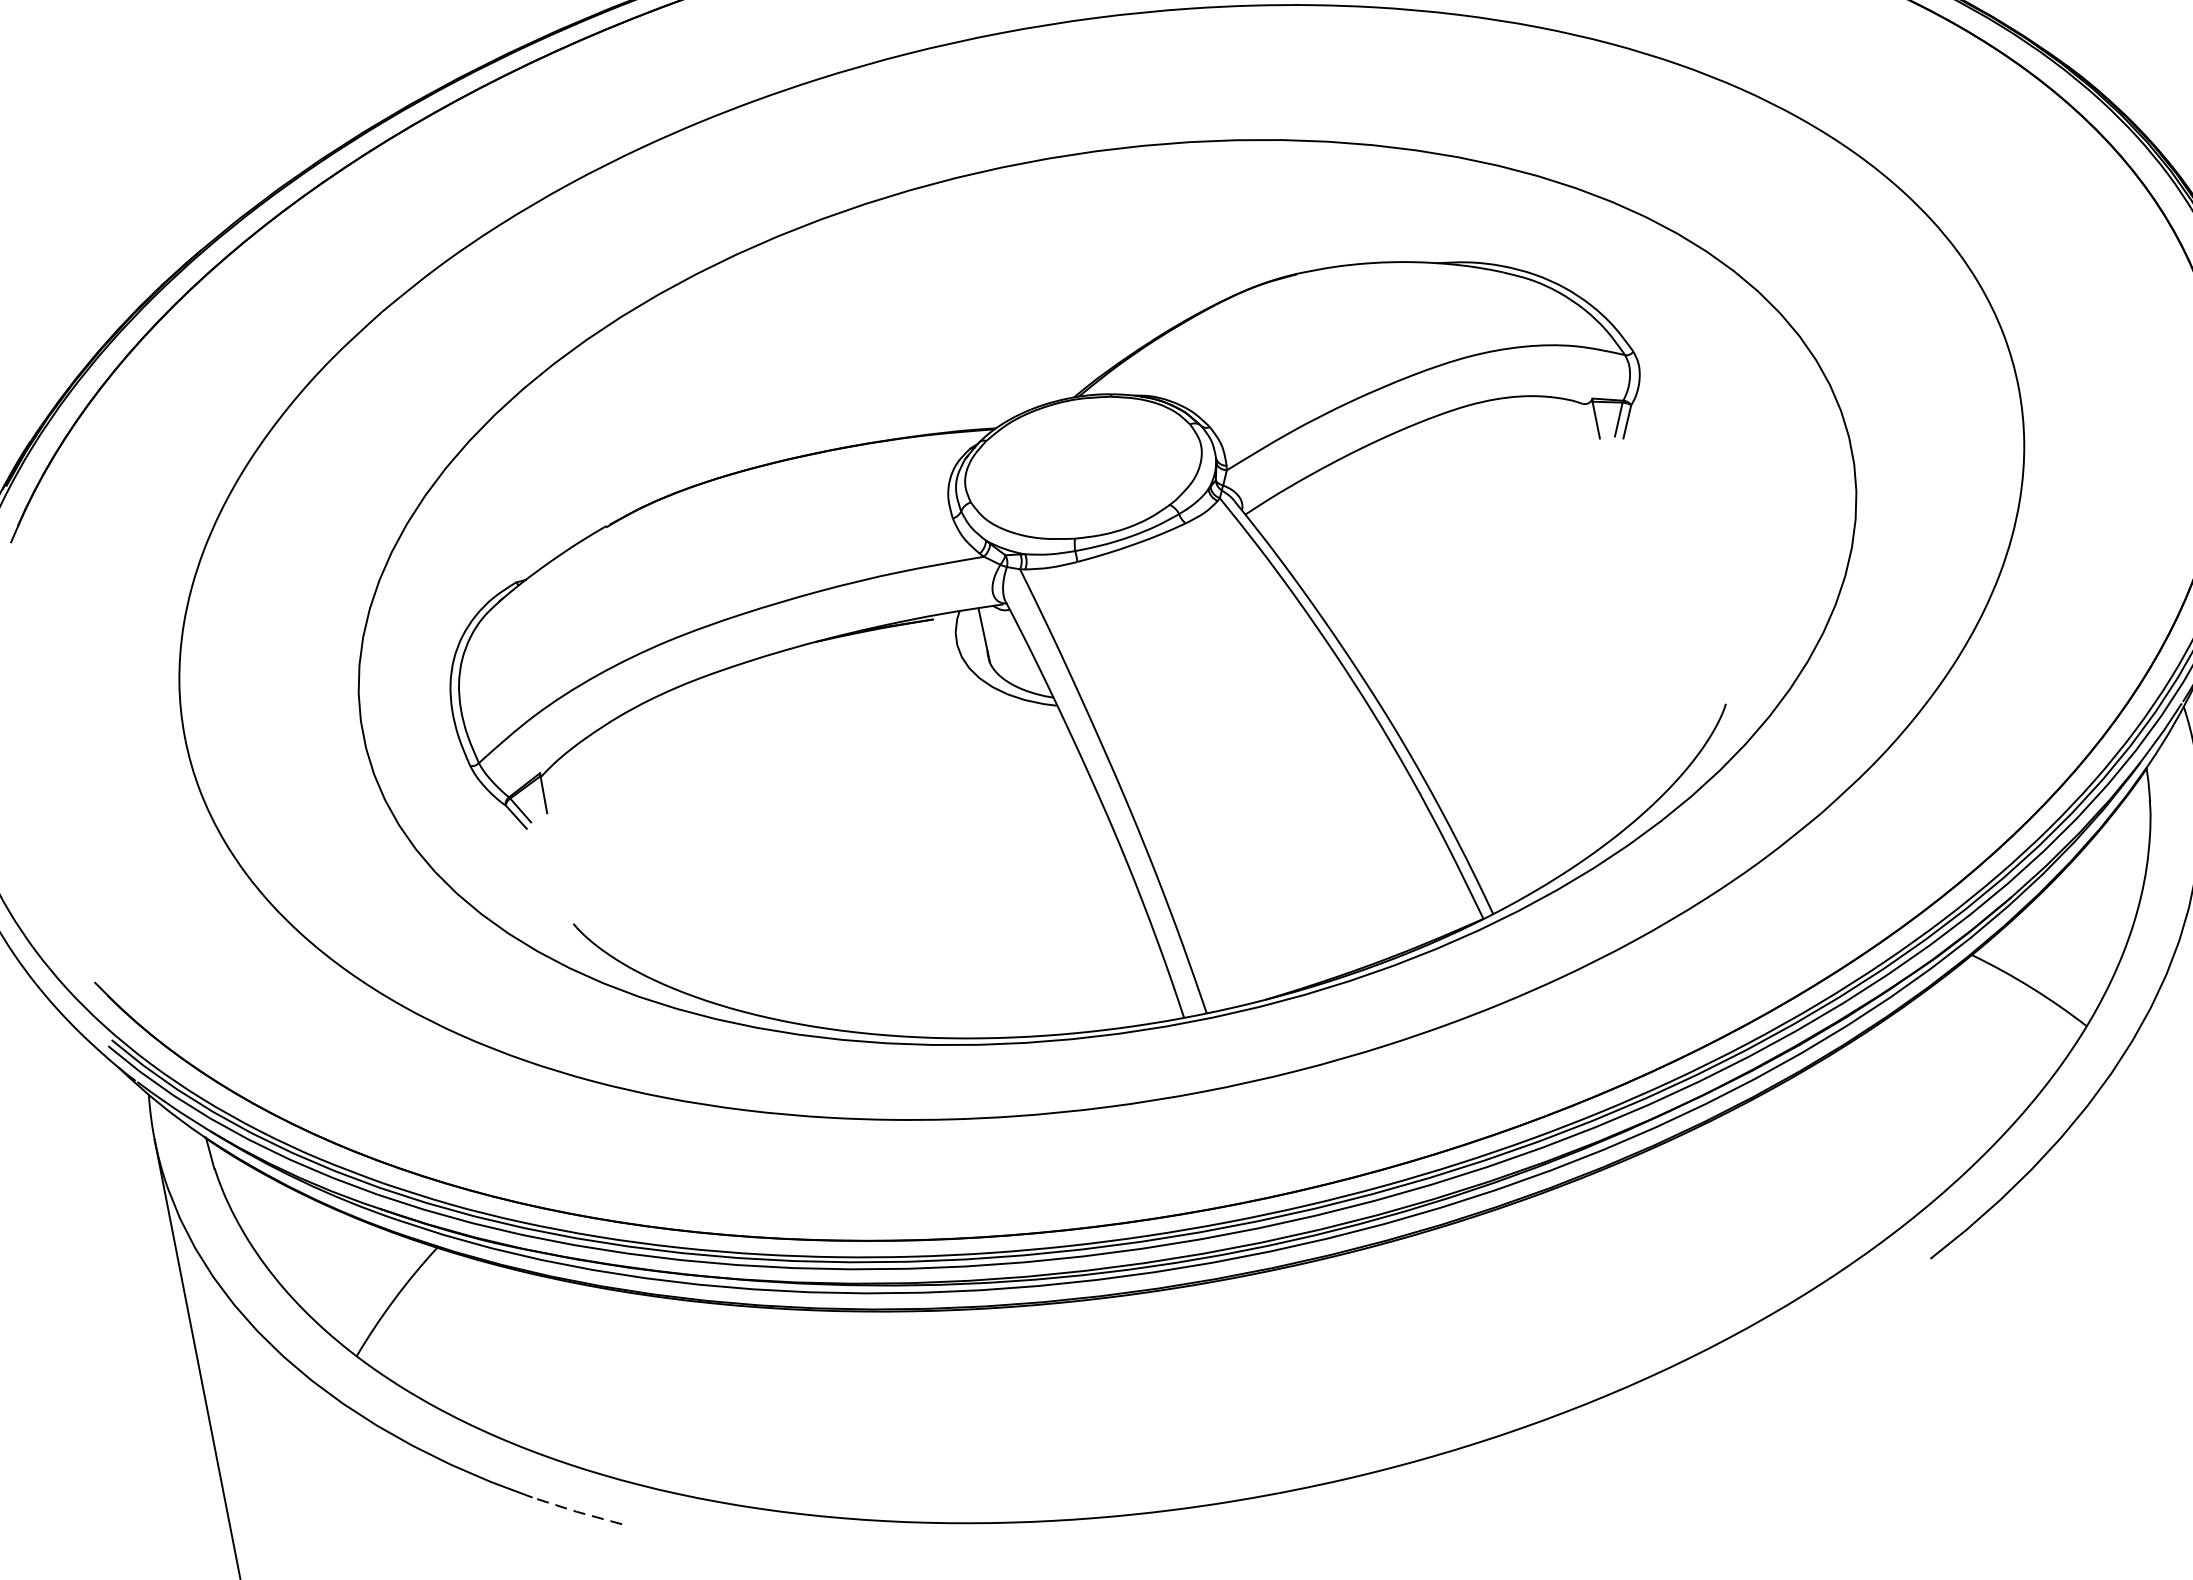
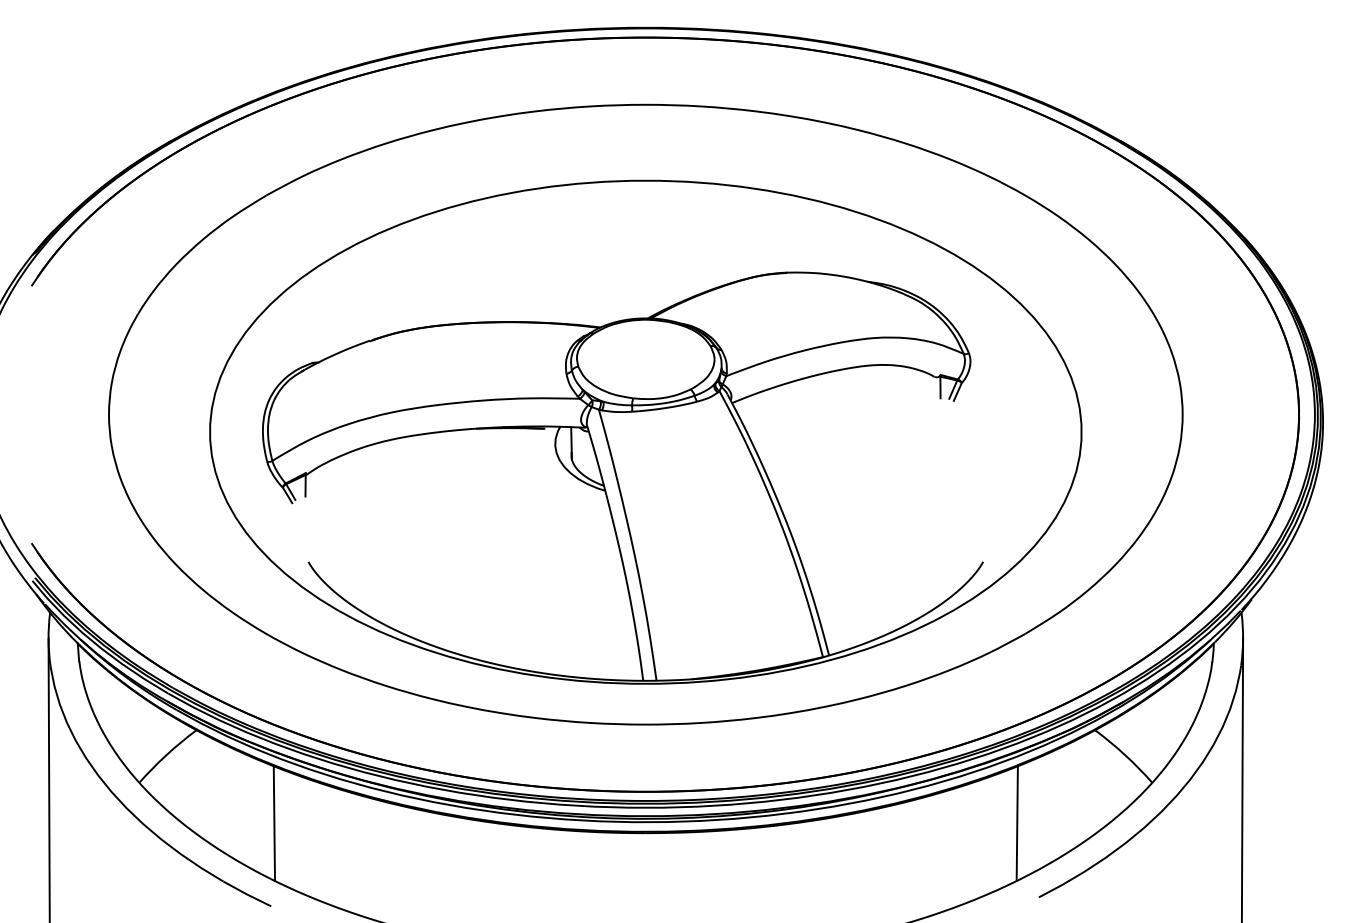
line: (1868, 1139) -> (1016, 823), added
line: (600, 1381) -> (274, 823), added
line: (576, 1512) -> (246, 894), dashed -> solid

